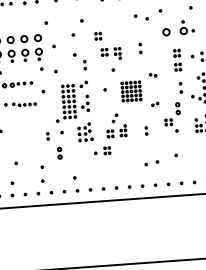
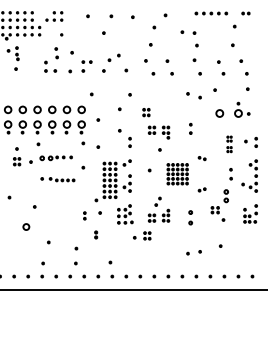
part: (177, 60) -> (229, 144), size x0.7
part: (146, 130) -> (190, 217), size x1.6
part: (59, 152) -> (95, 234), size x0.6

